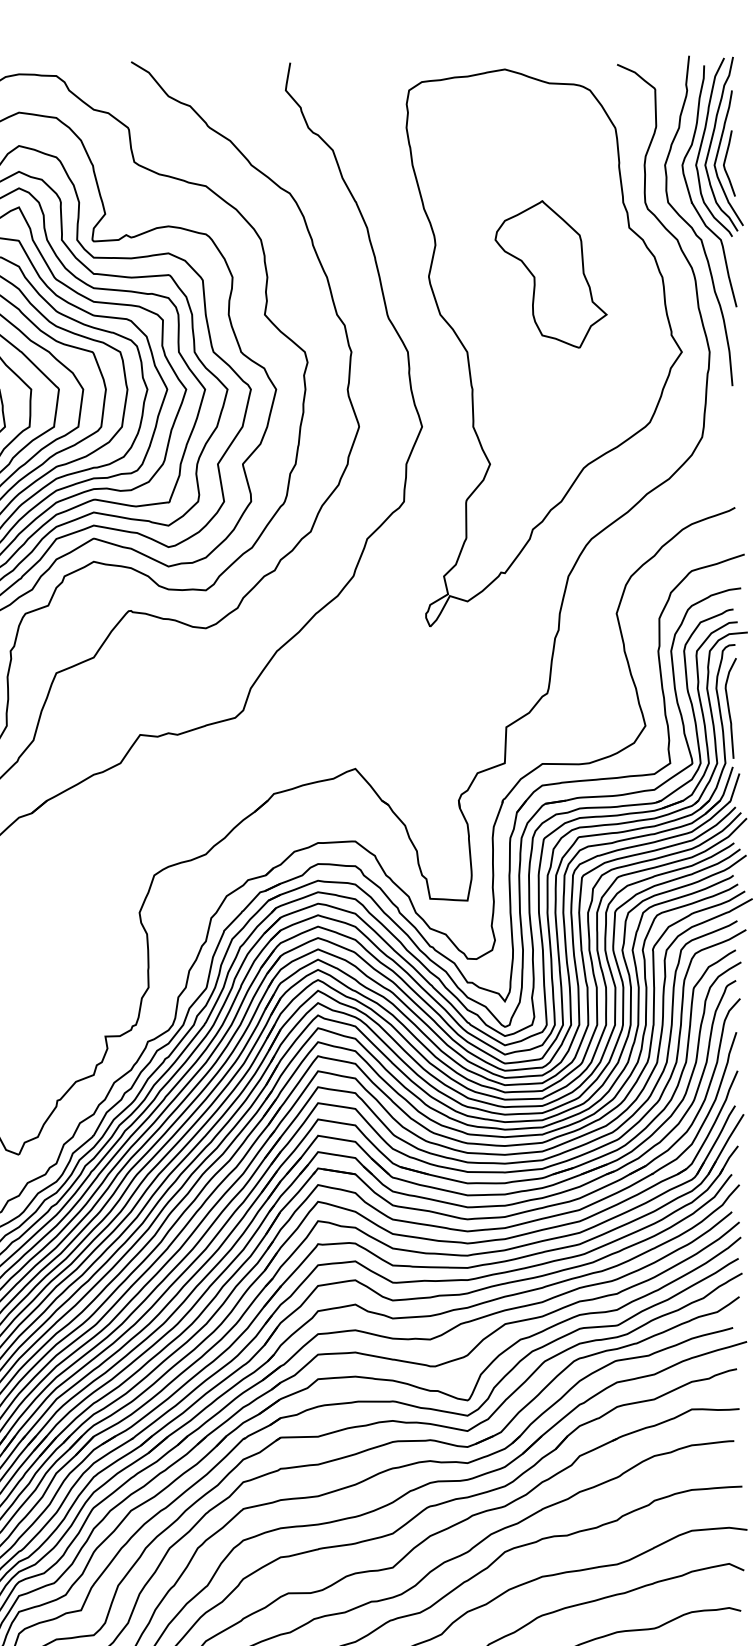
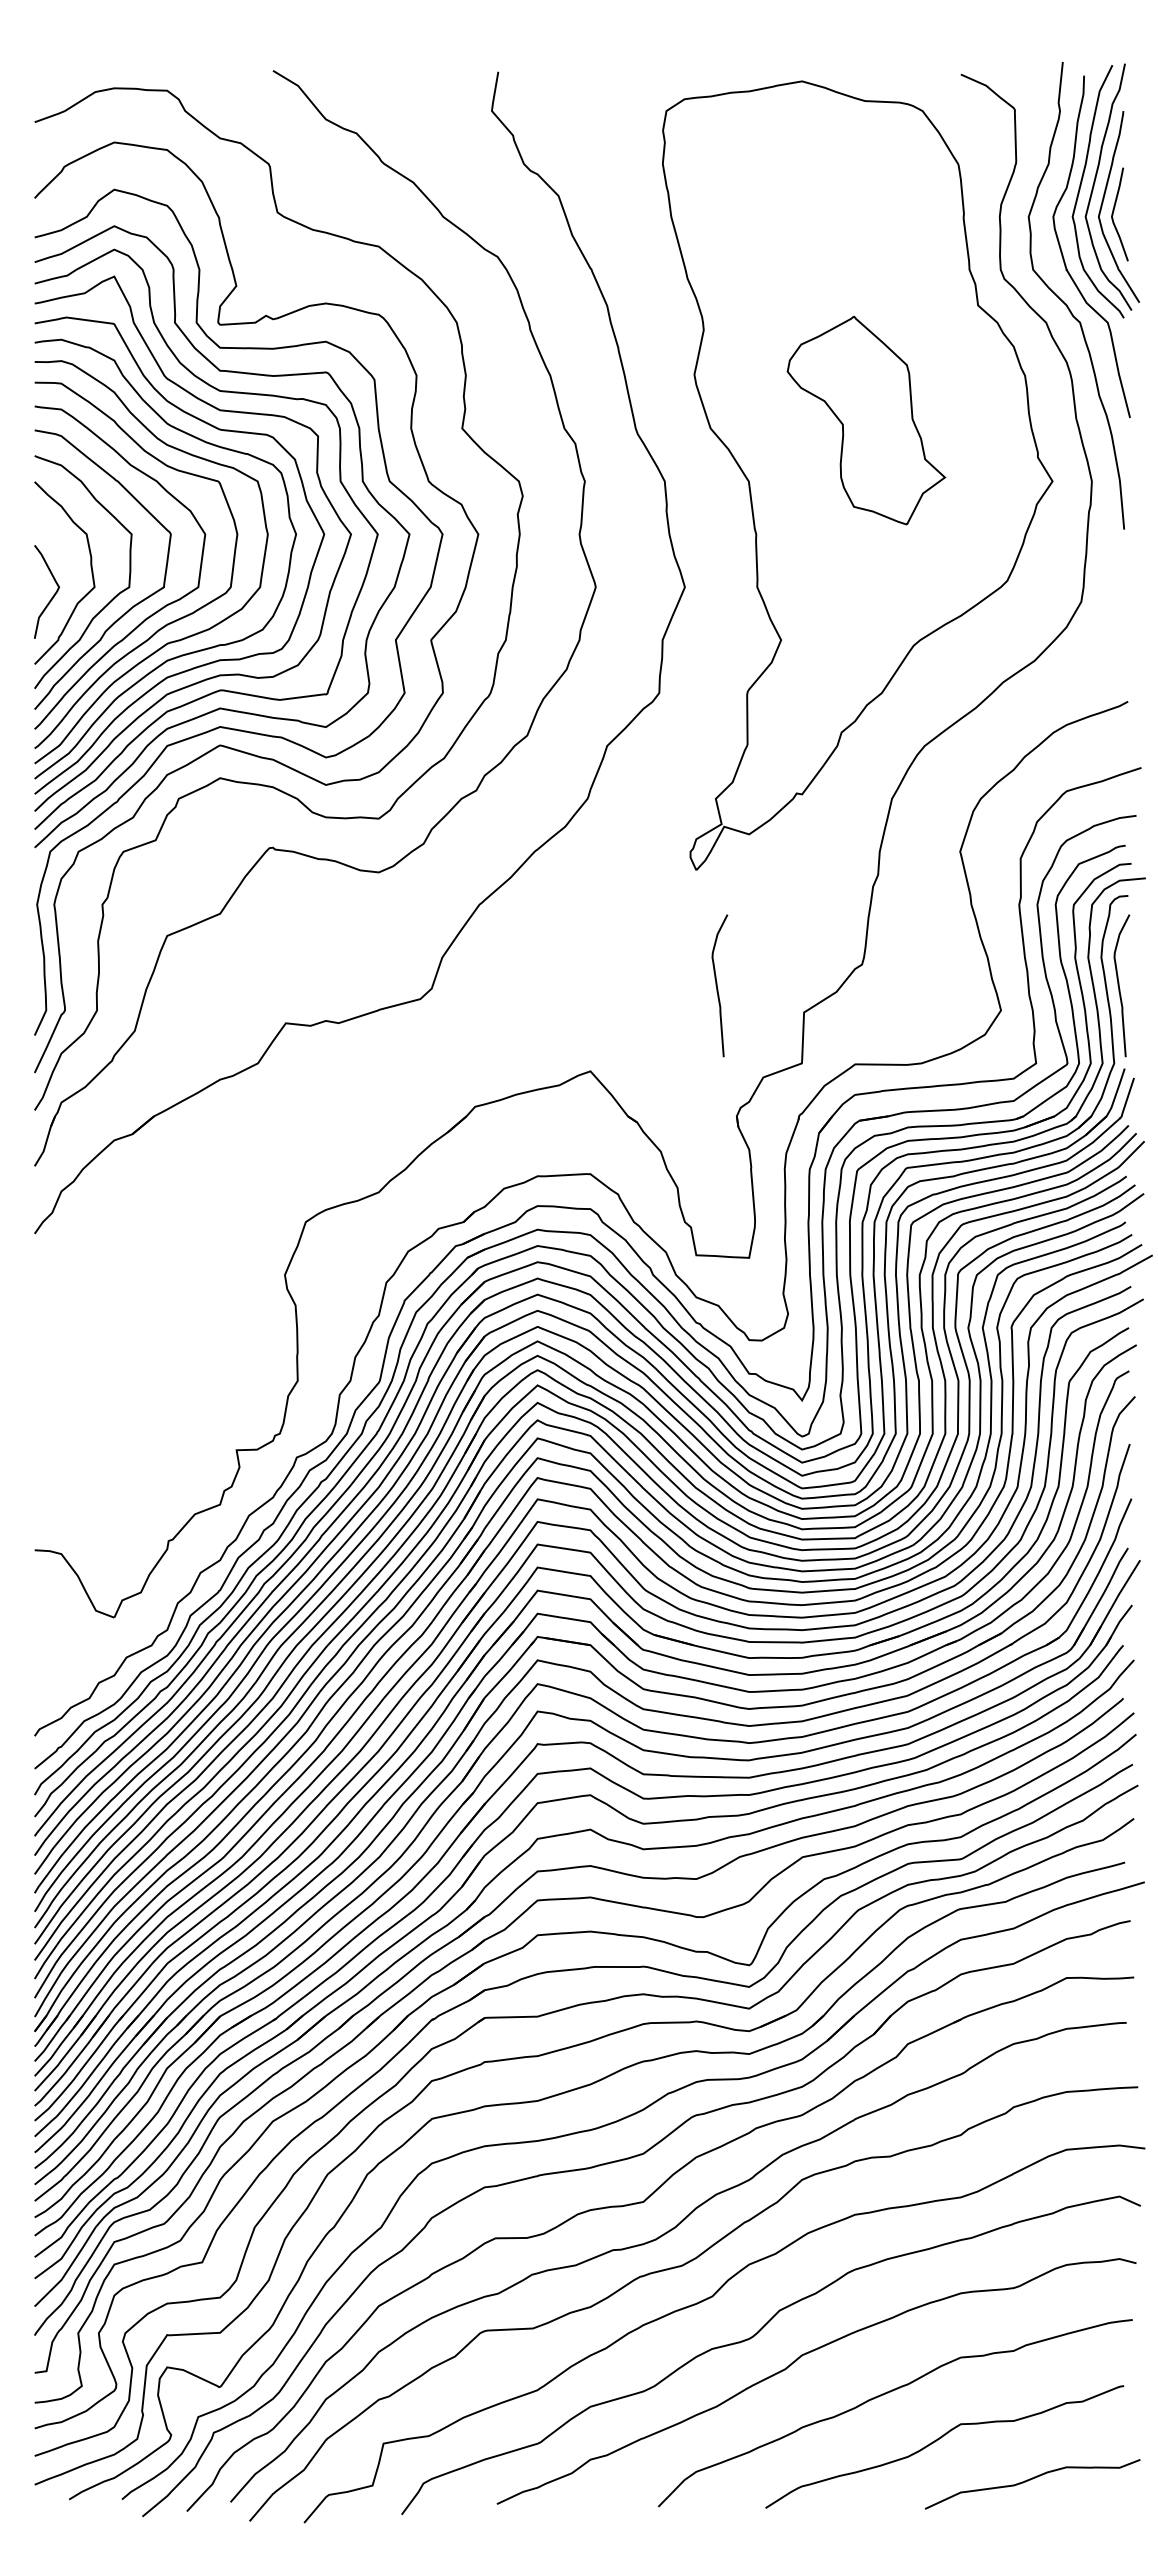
part: (551, 274) -> (866, 420), moved
curve: (445, 708) -> (717, 985), added

